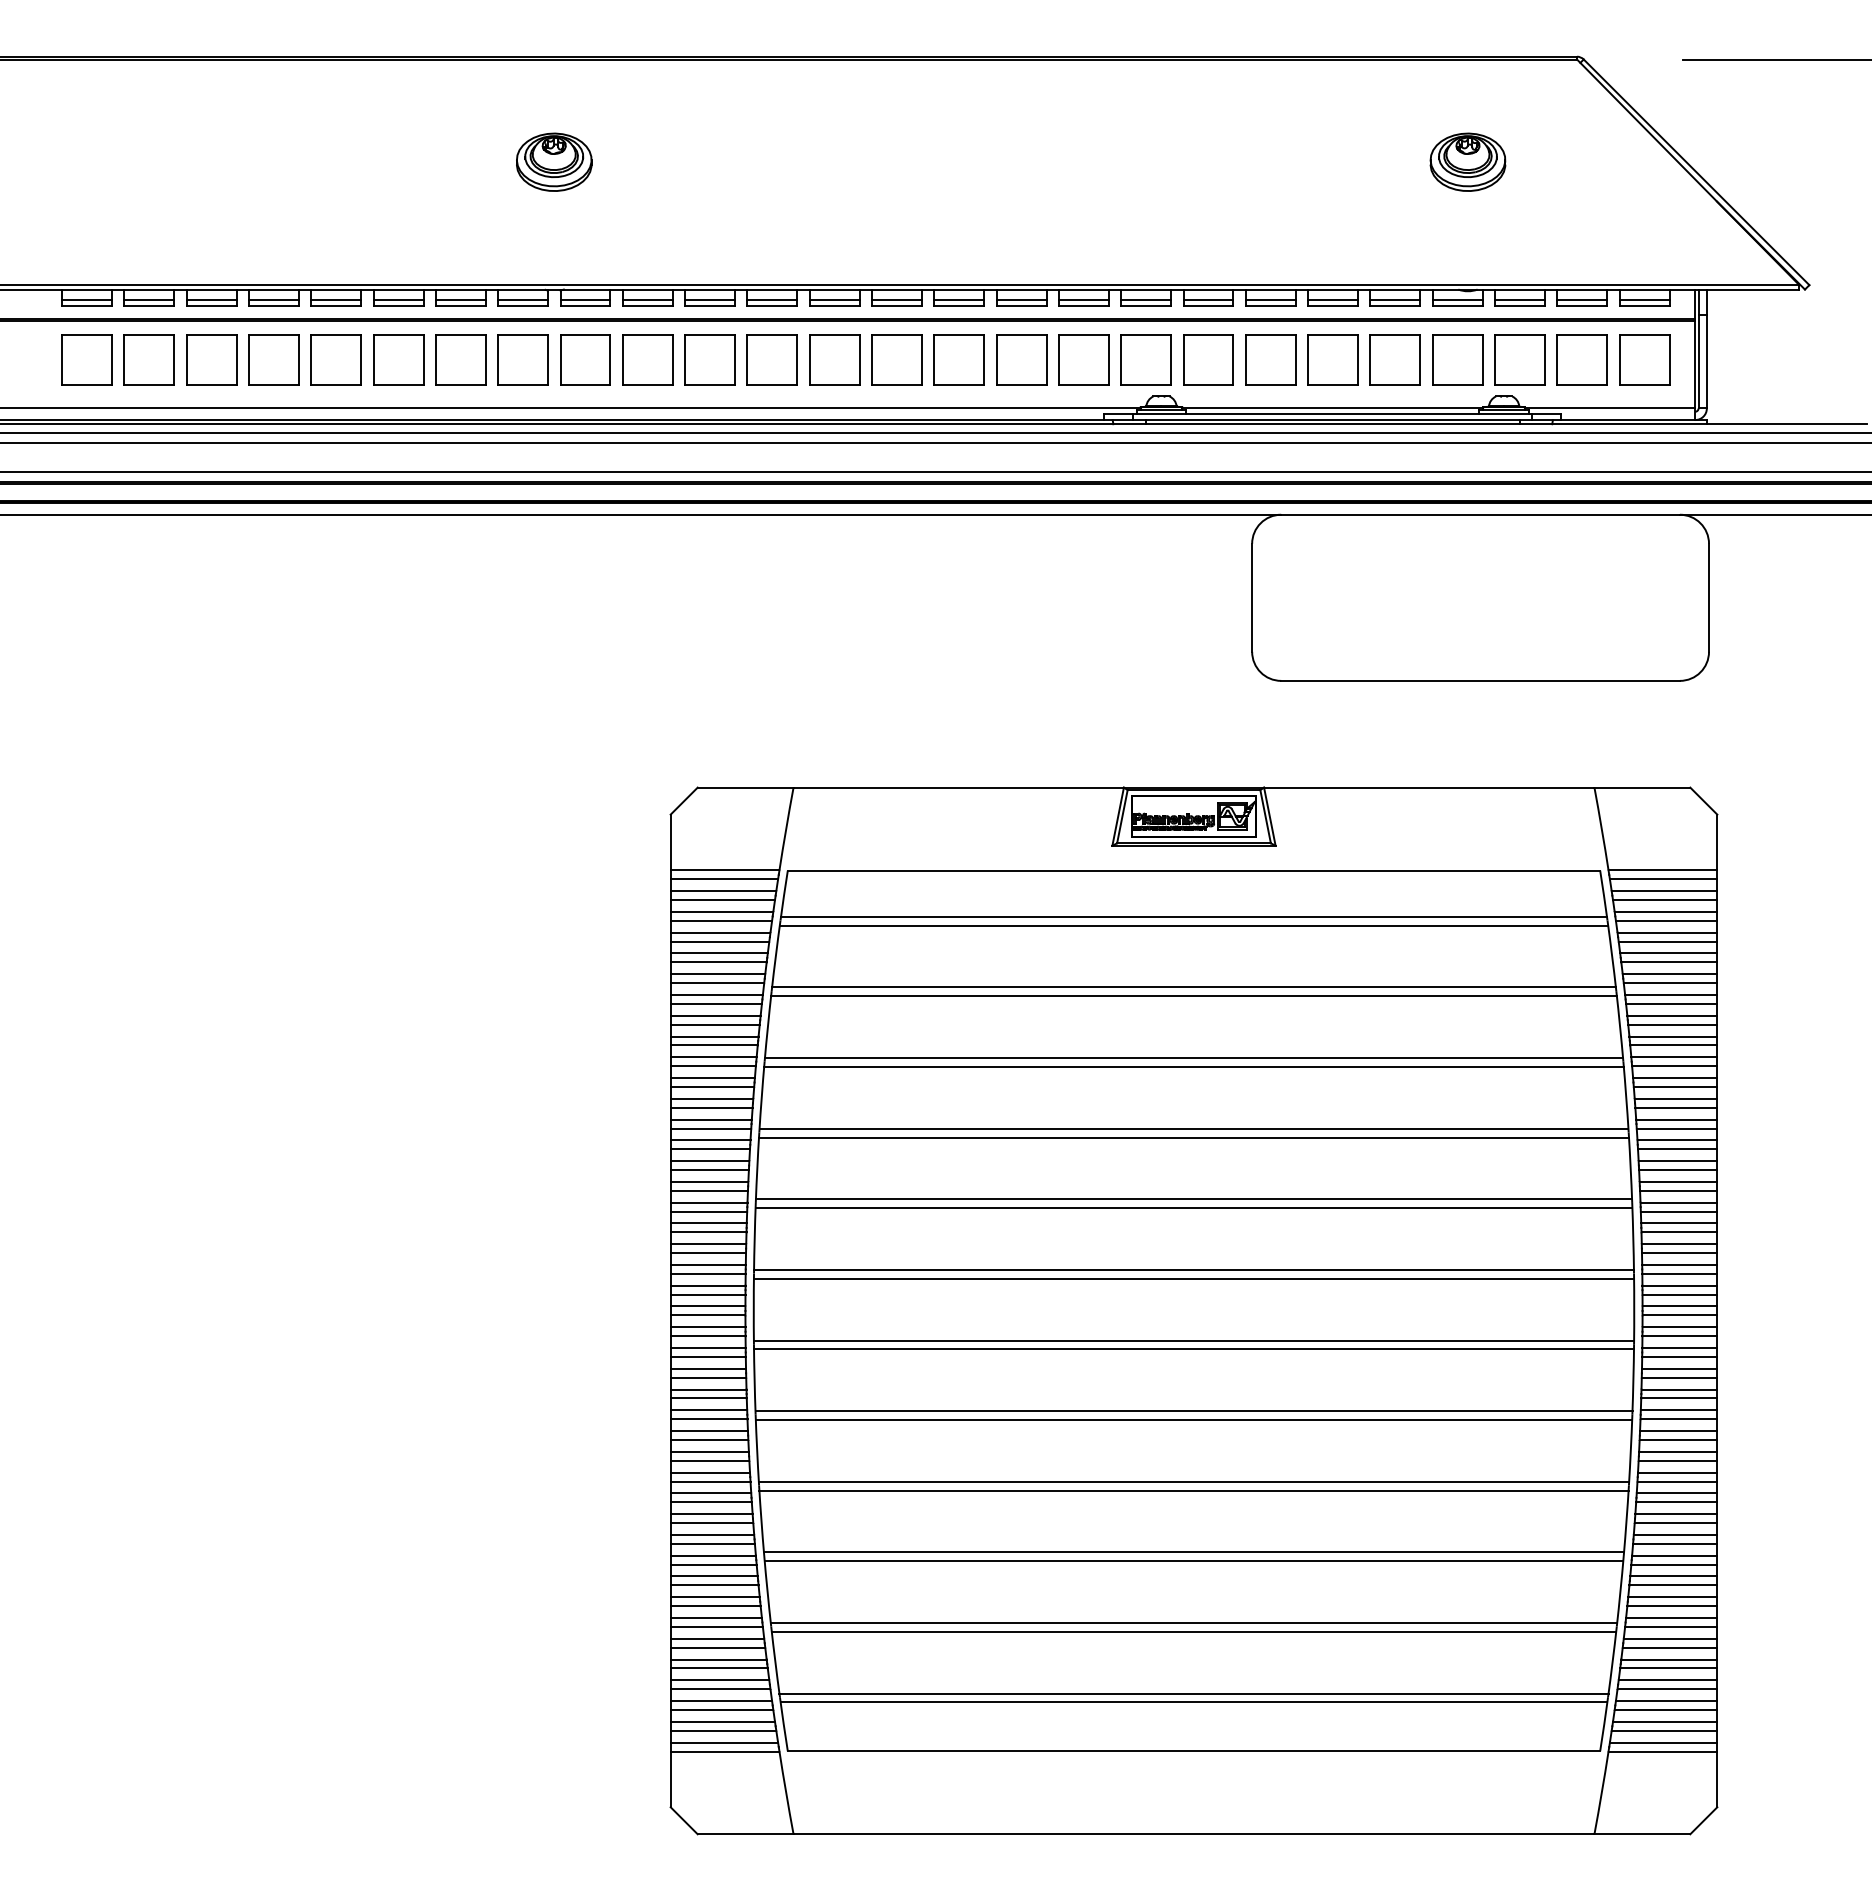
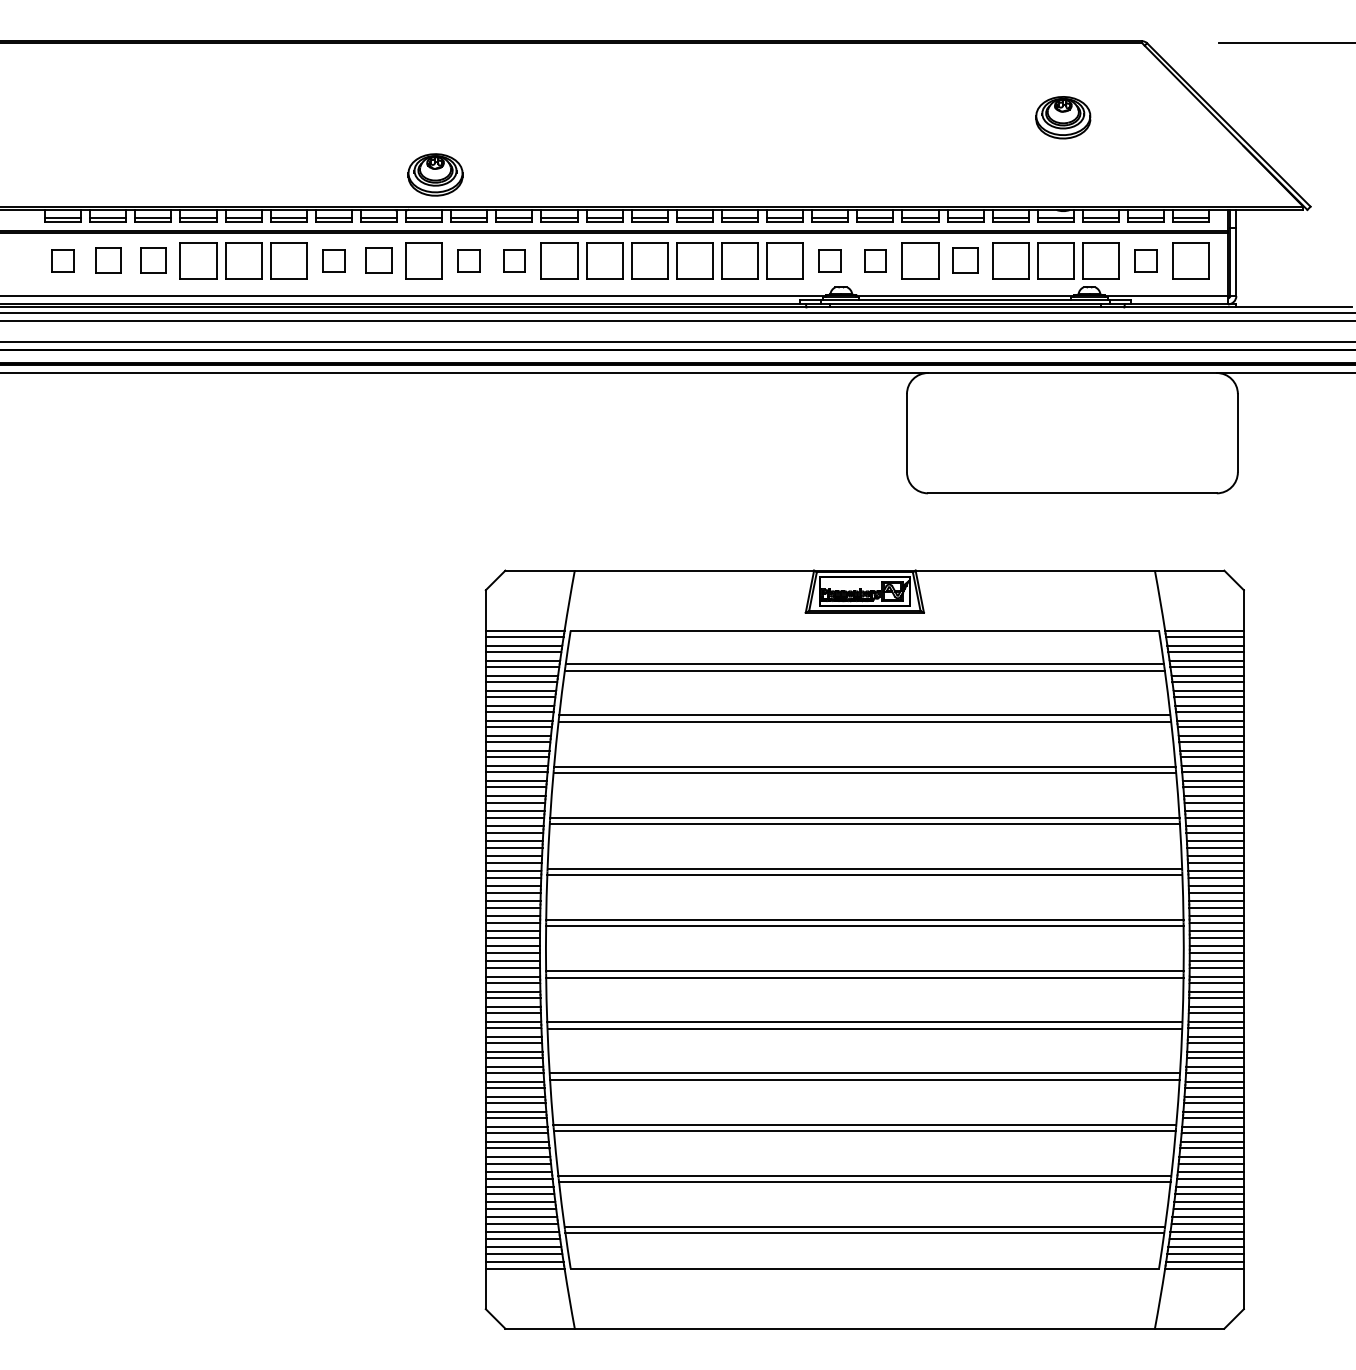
part: (554, 161) -> (435, 174), moved
part: (86, 359) -> (62, 260), size x0.6
part: (148, 359) -> (107, 260), size x0.7
part: (211, 359) -> (153, 260), size x0.7
part: (460, 359) -> (333, 260), size x0.6
part: (522, 359) -> (378, 260), size x0.7
part: (647, 359) -> (469, 260), size x0.6
part: (709, 359) -> (513, 260), size x0.6
part: (1145, 359) -> (829, 260), size x0.6
part: (1208, 359) -> (875, 260), size x0.6
part: (1332, 359) -> (965, 260), size x0.7
part: (1581, 359) -> (1145, 260), size x0.6

